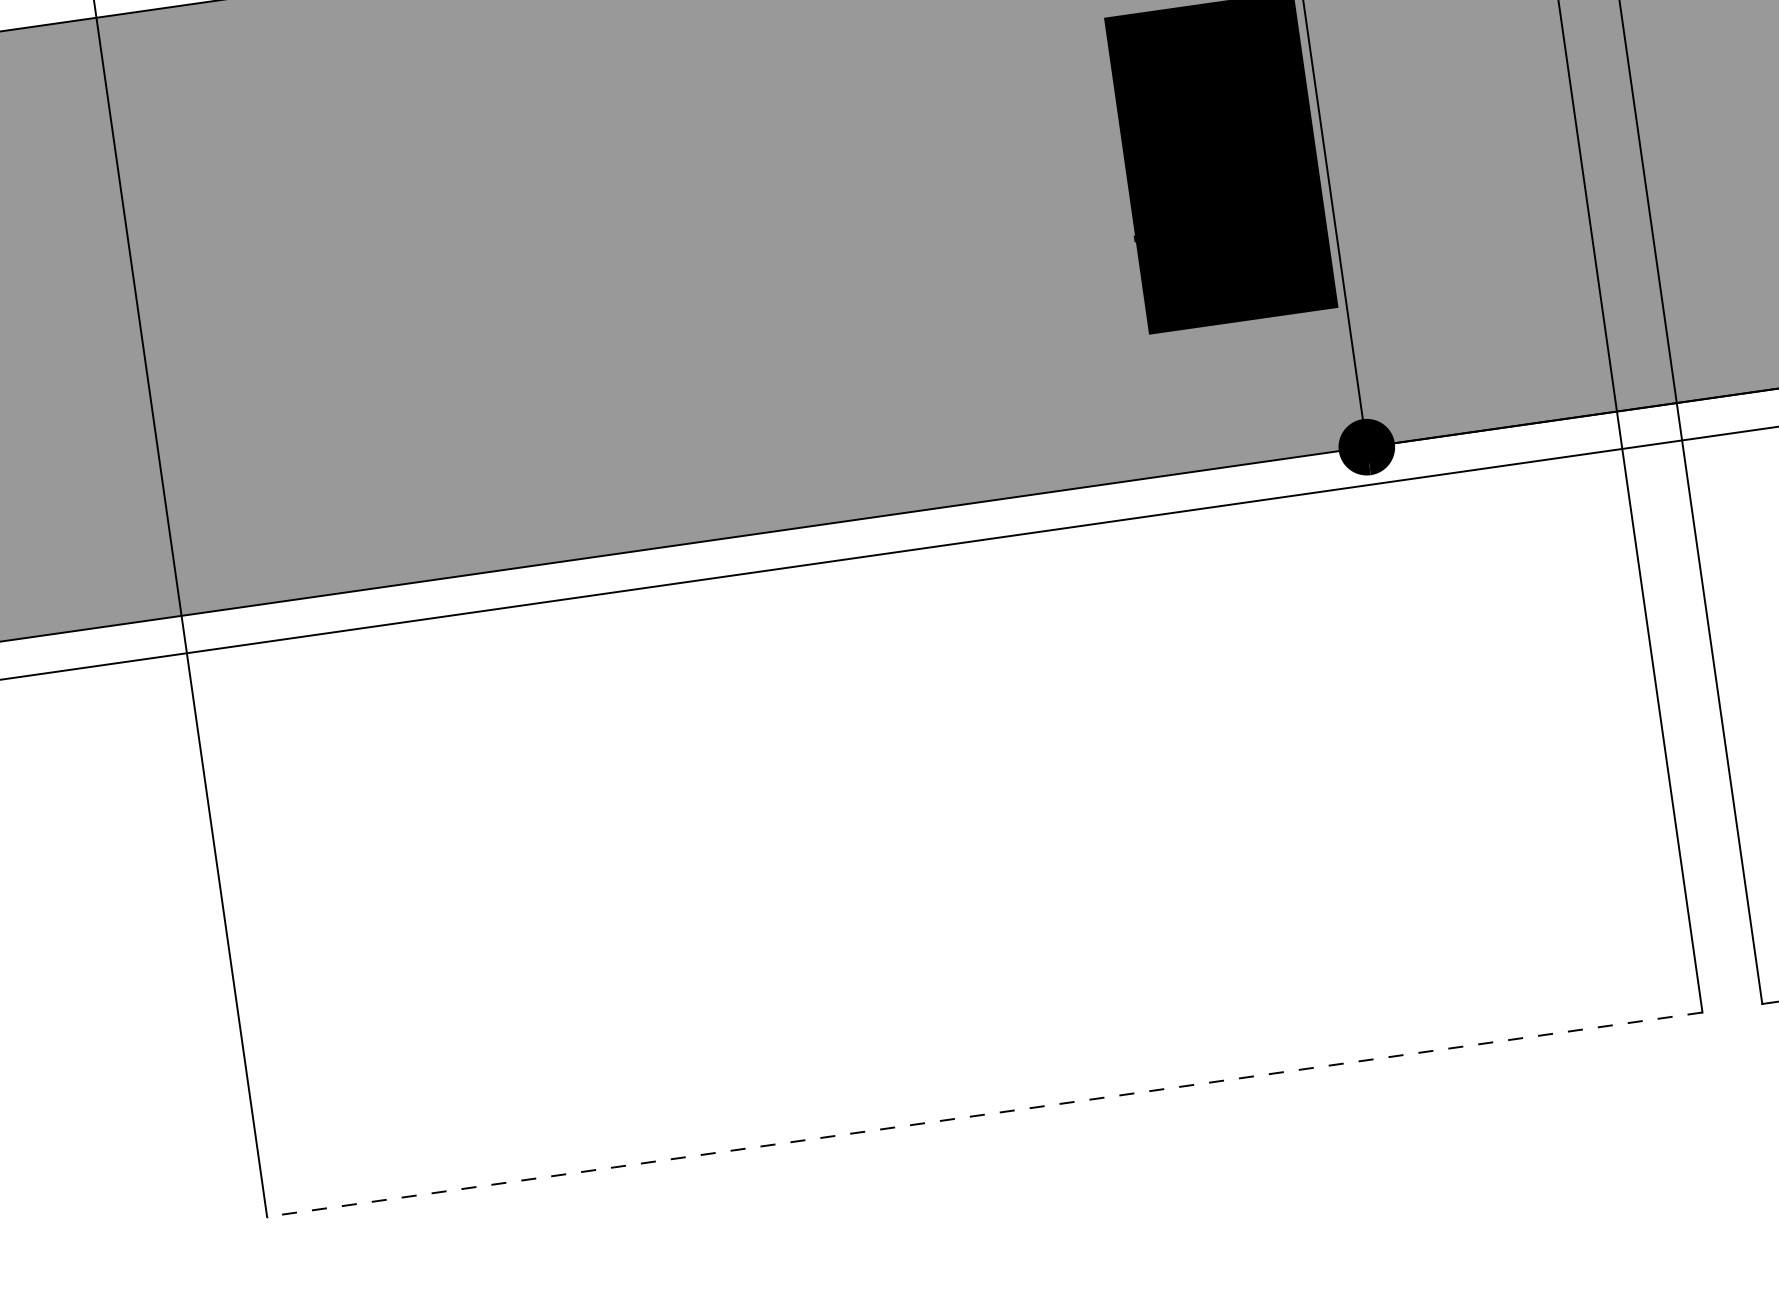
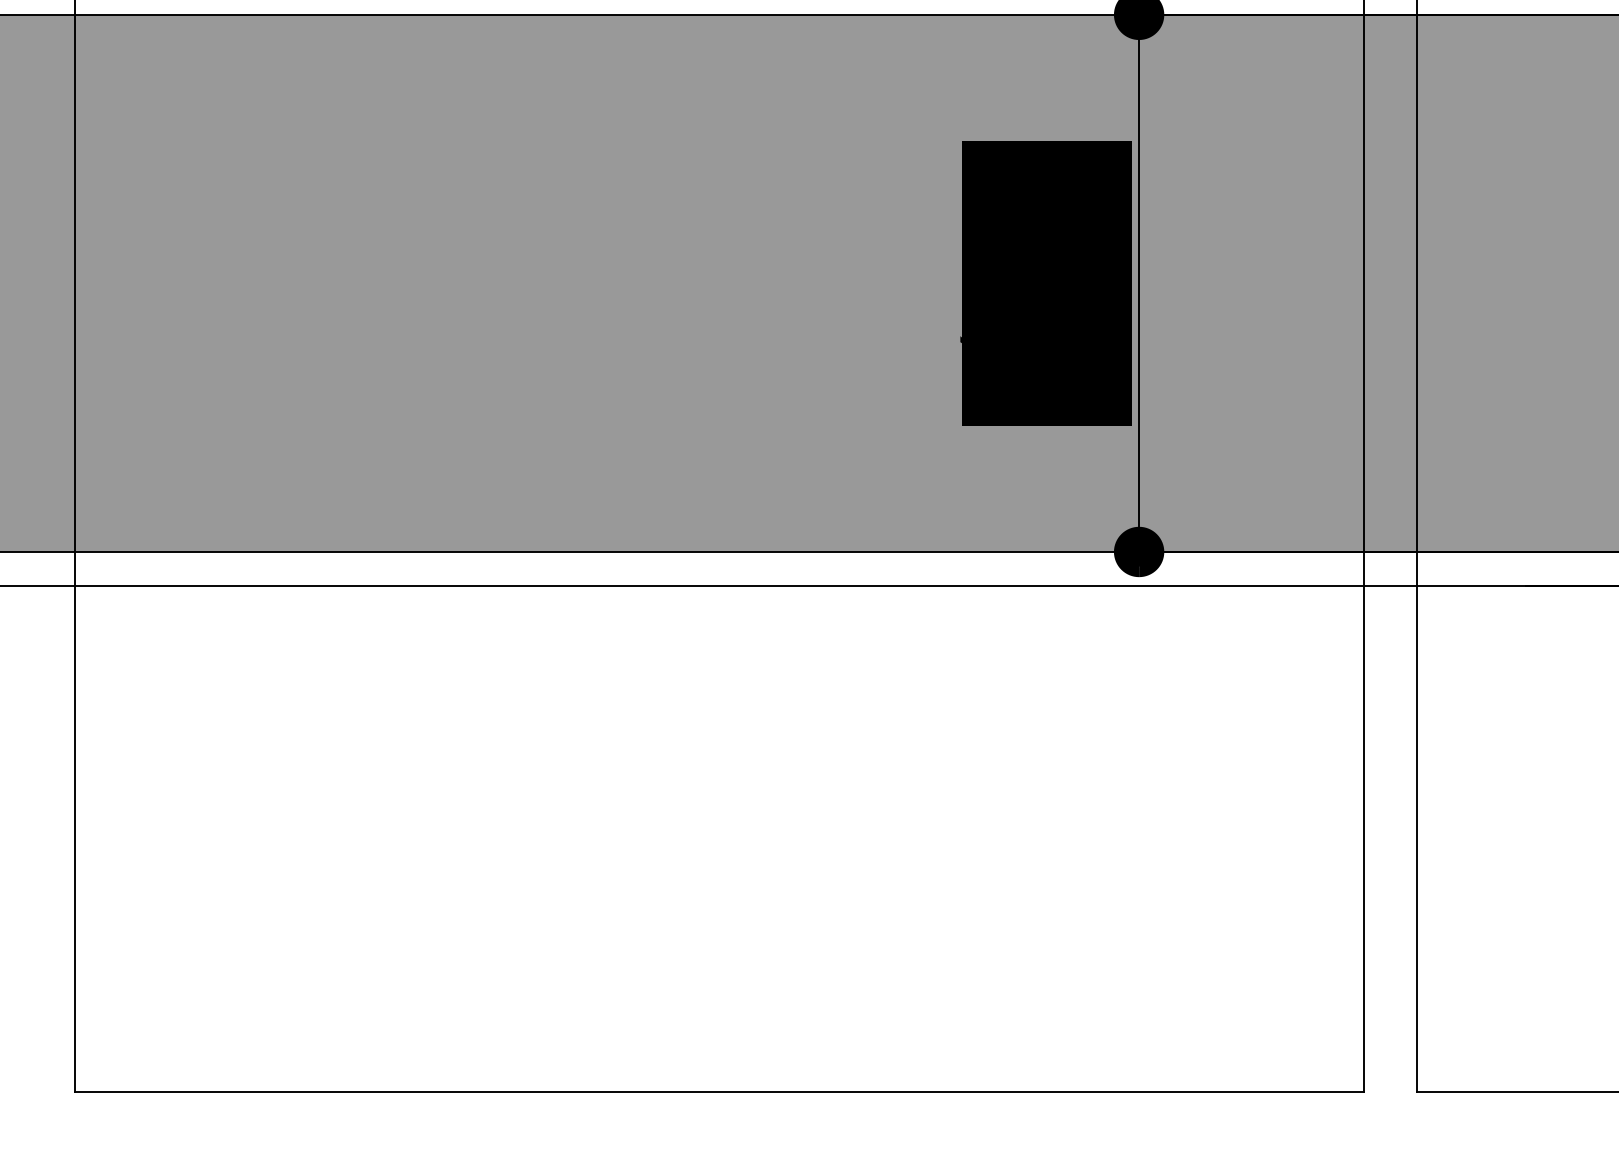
line: (985, 1114) -> (719, 1091), dashed -> solid

